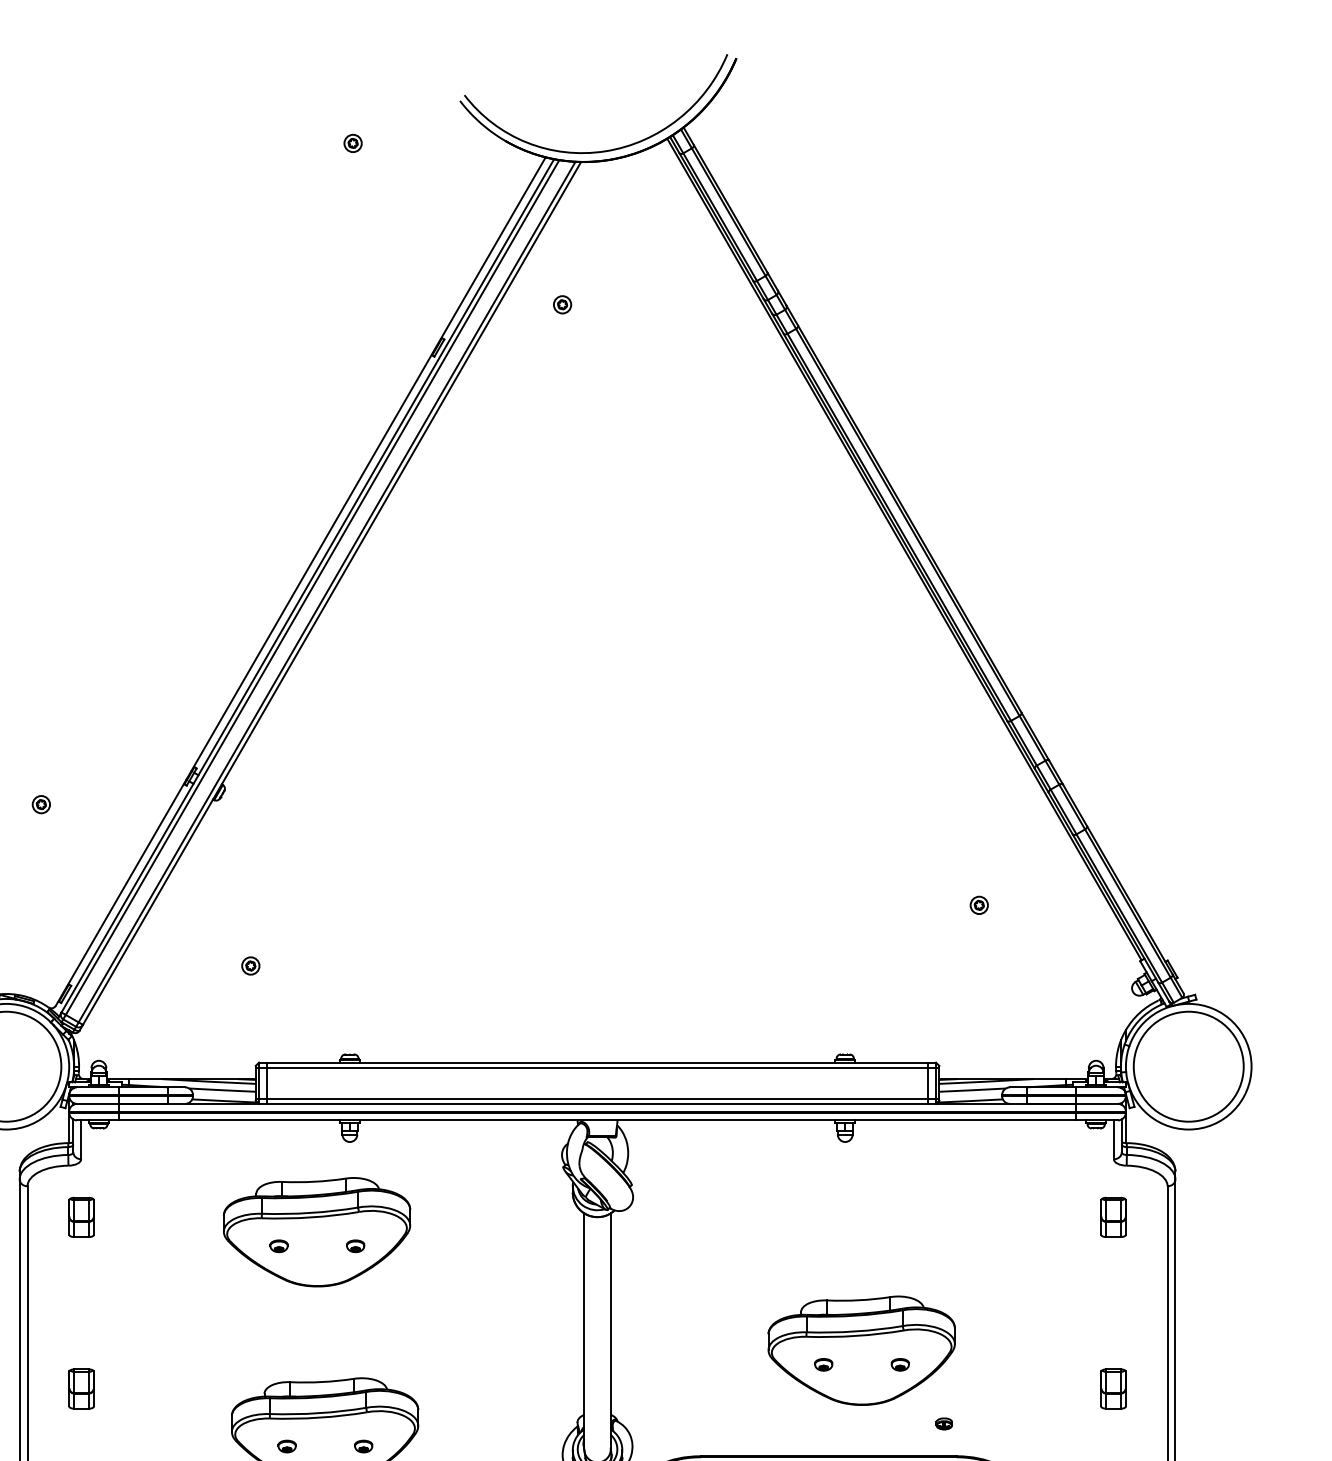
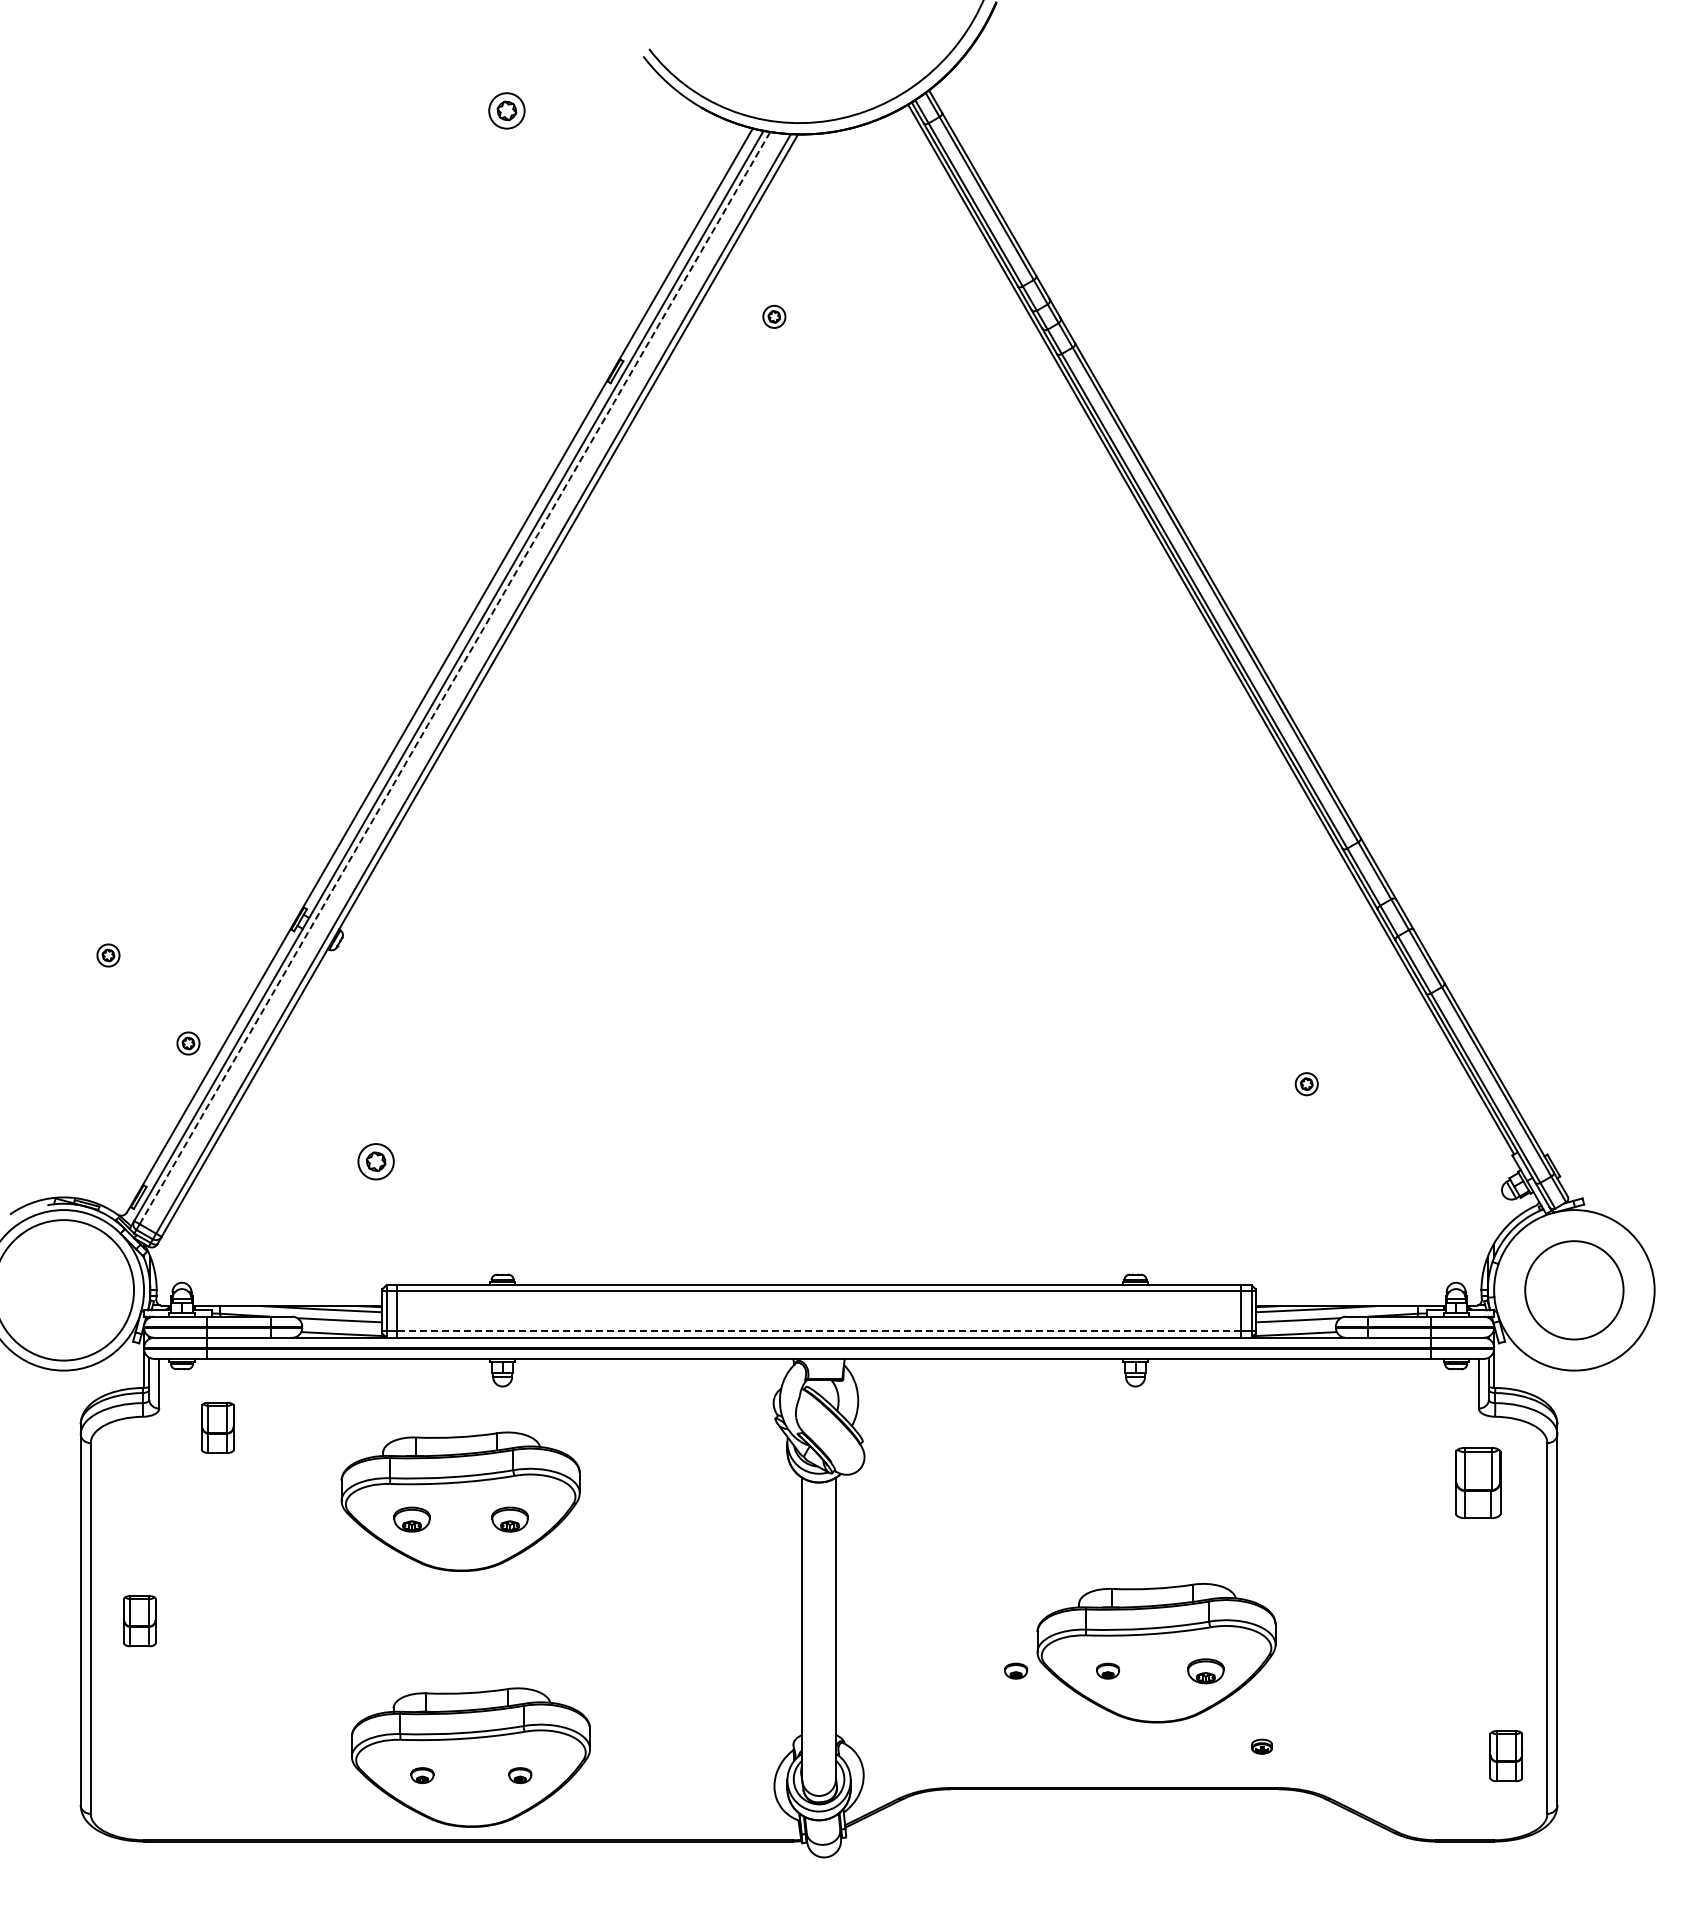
part: (352, 143) -> (506, 110), size x1.6
line: (312, 587) -> (454, 678), solid -> dashed
part: (104, 873) -> (188, 1043), added
part: (250, 965) -> (375, 1161), size x1.6
circle: (1188, 1066) -> (1574, 1290), size x0.7
line: (597, 1098) -> (819, 1331), solid -> dashed
part: (81, 1217) -> (217, 1427), moved
part: (1113, 1217) -> (1478, 1482), size x1.4
part: (279, 1246) -> (412, 1519), size x1.6
part: (355, 1246) -> (509, 1519), size x1.6
part: (751, 1364) -> (1015, 1670), added
part: (900, 1364) -> (1205, 1670), size x1.6
part: (81, 1389) -> (139, 1621), moved
part: (1113, 1389) -> (1506, 1756), moved

